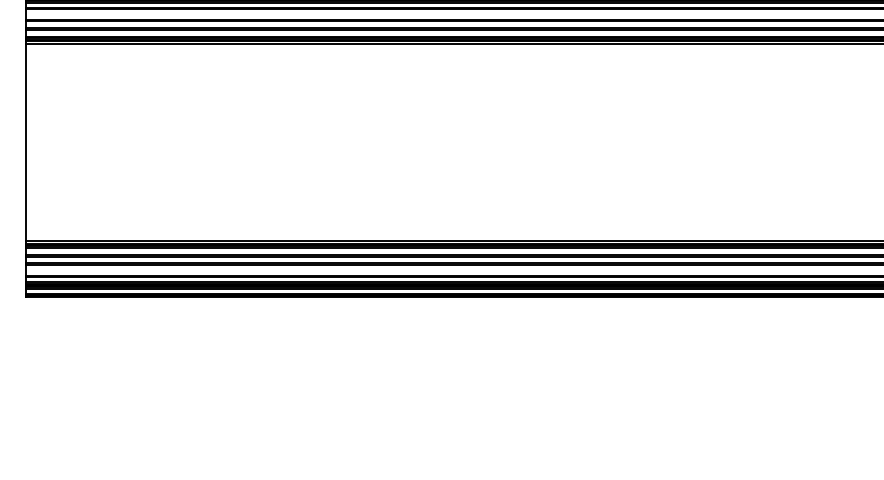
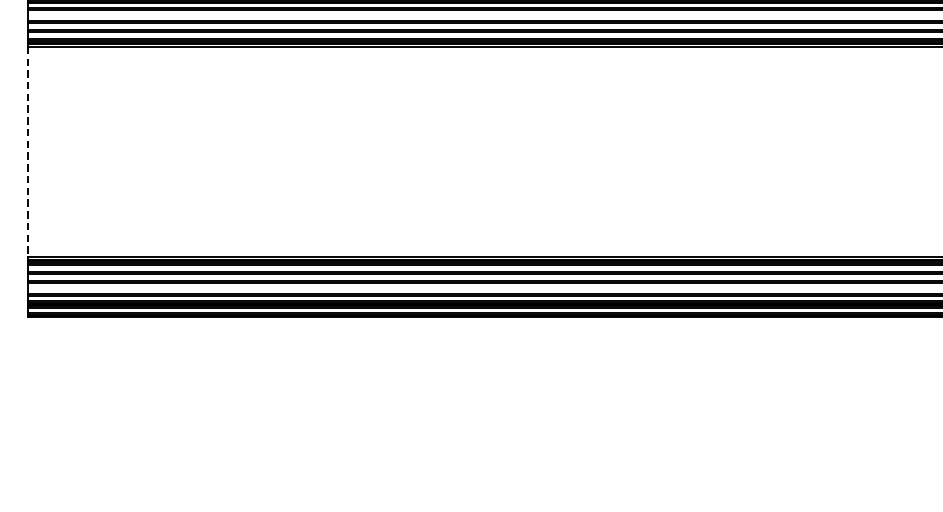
line: (26, 142) -> (28, 152), solid -> dashed

